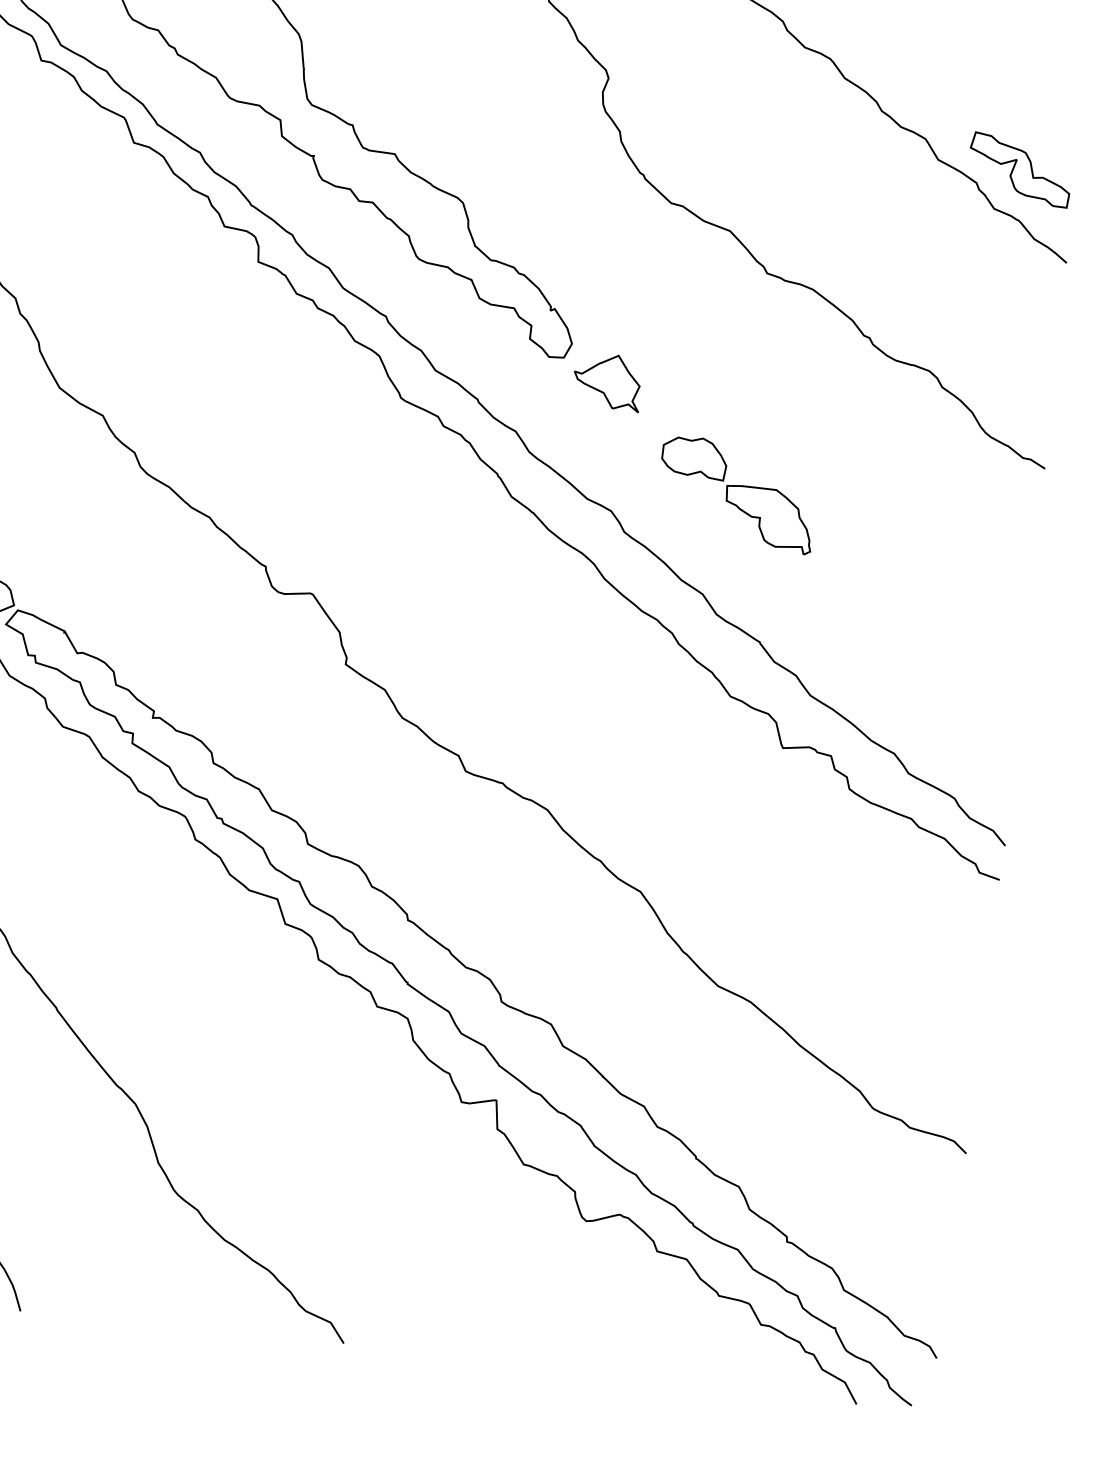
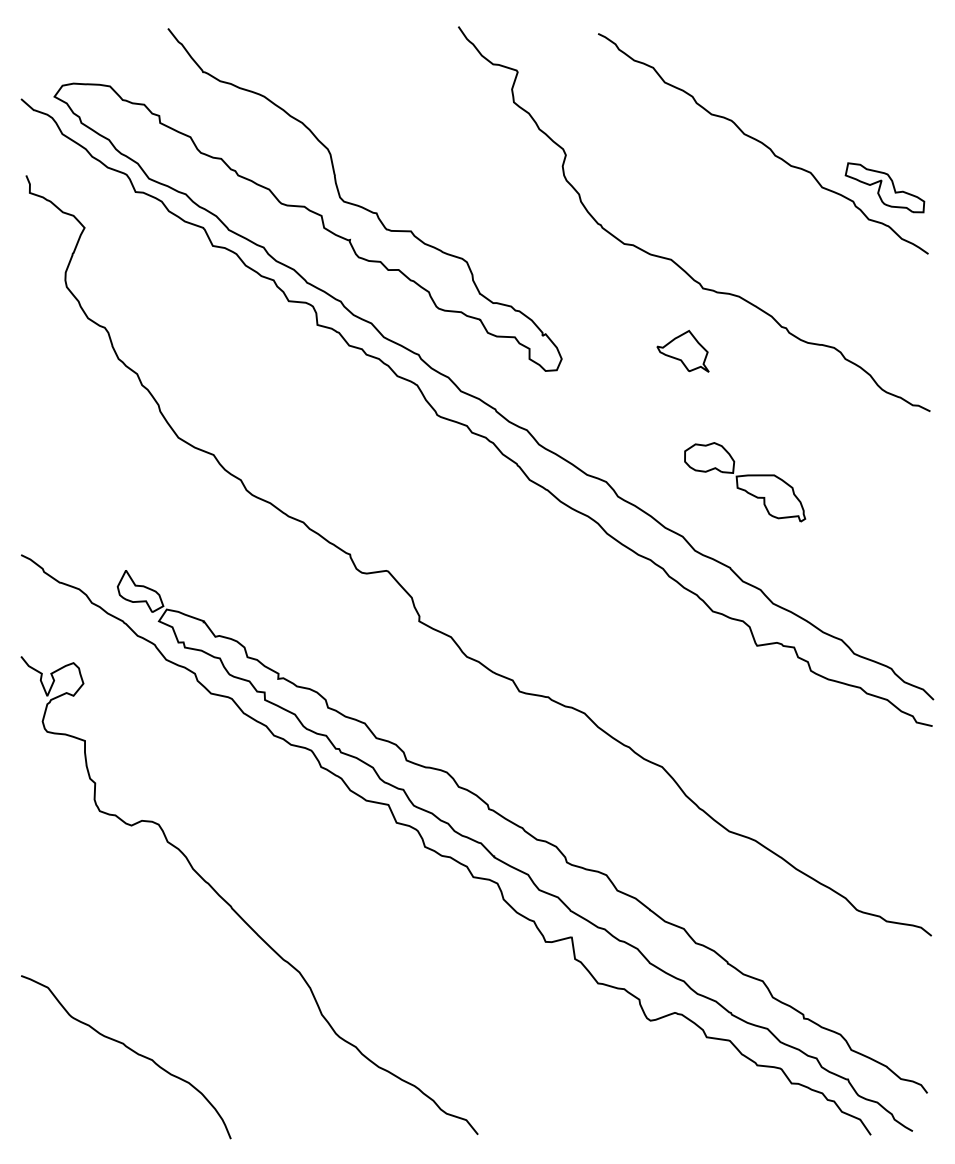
part: (607, 380) -> (682, 350), moved
part: (737, 494) -> (745, 482), moved

